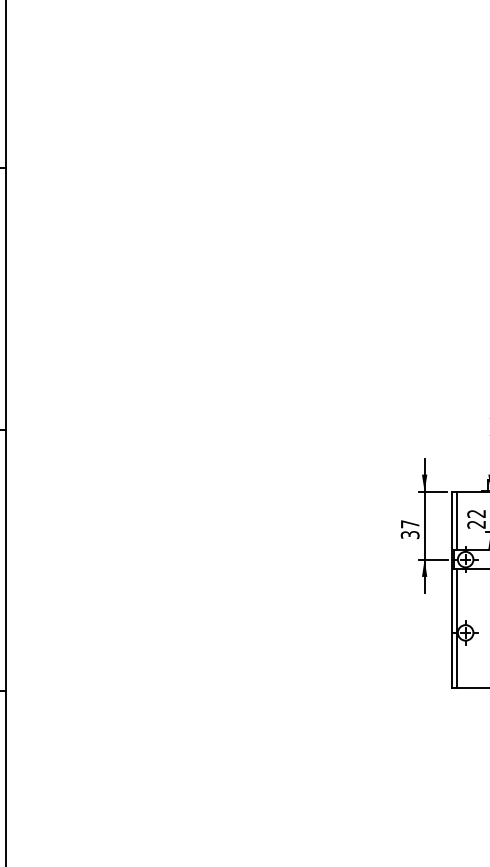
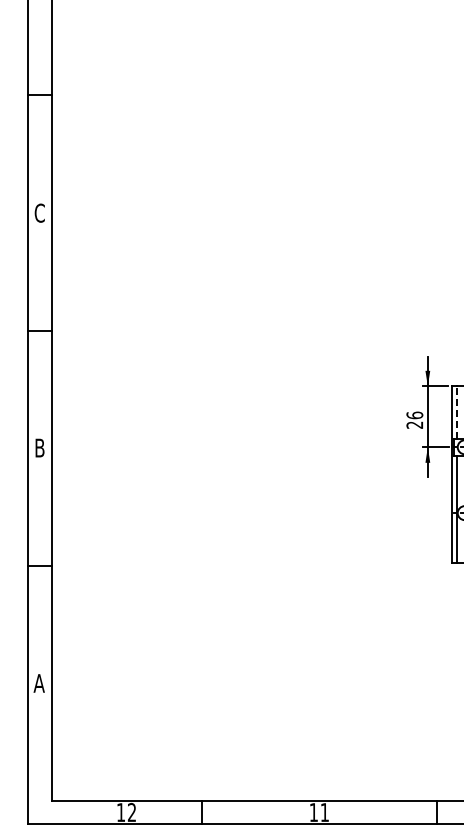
line: (457, 520) -> (457, 412), solid -> dashed
text: (409, 528) -> (414, 419), 37 -> 26

